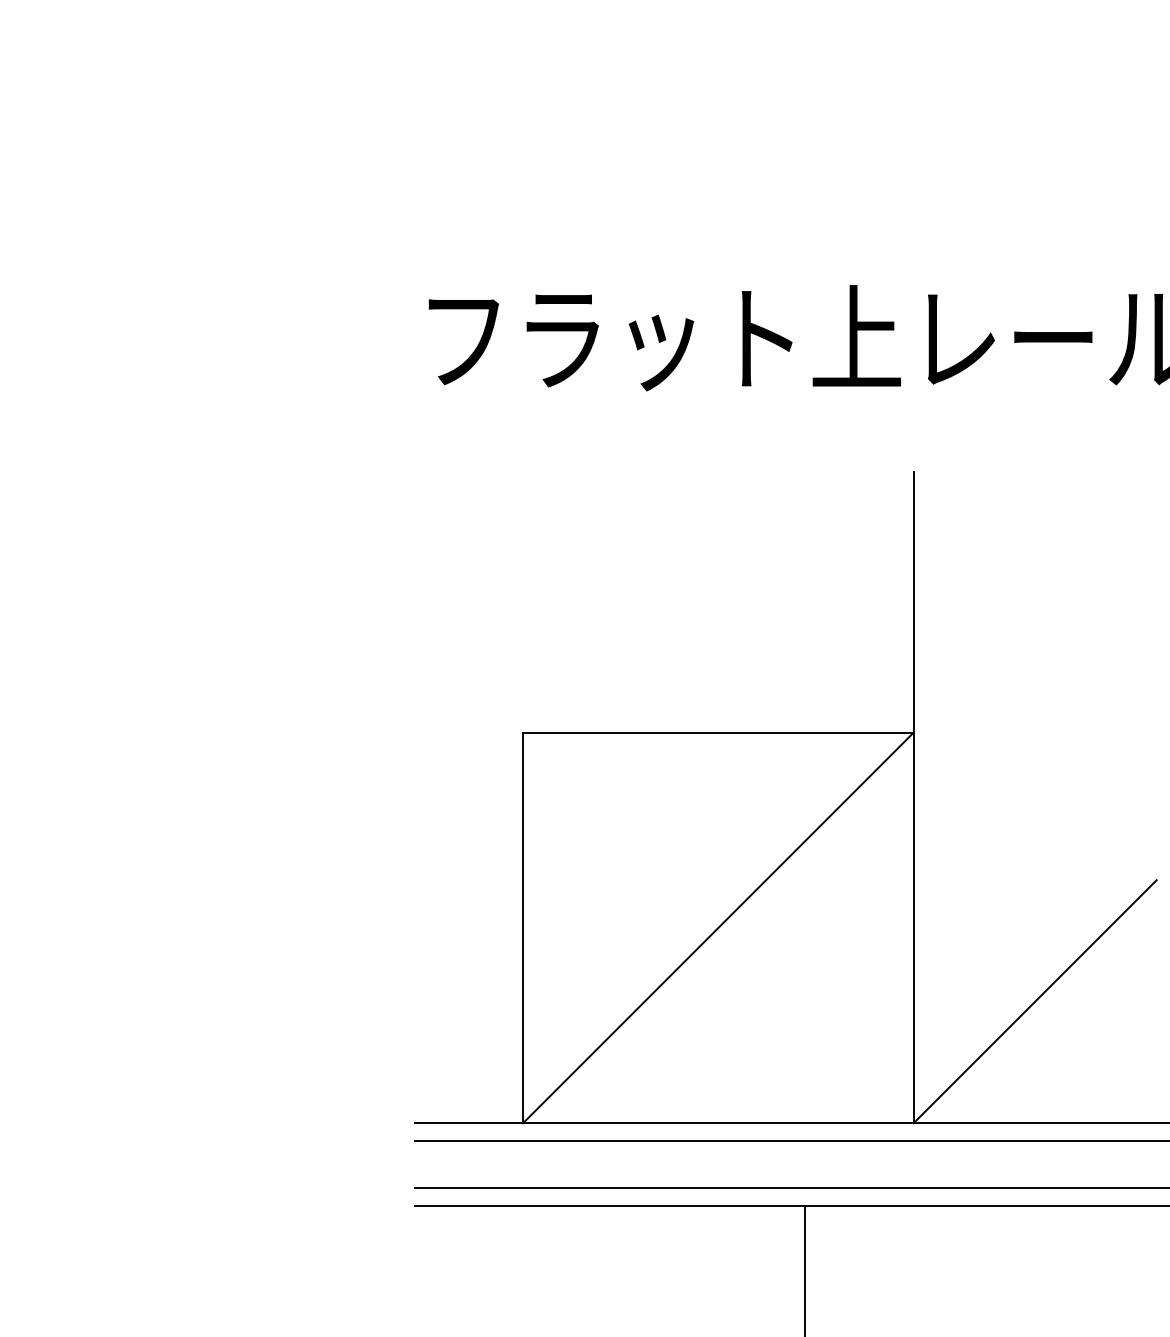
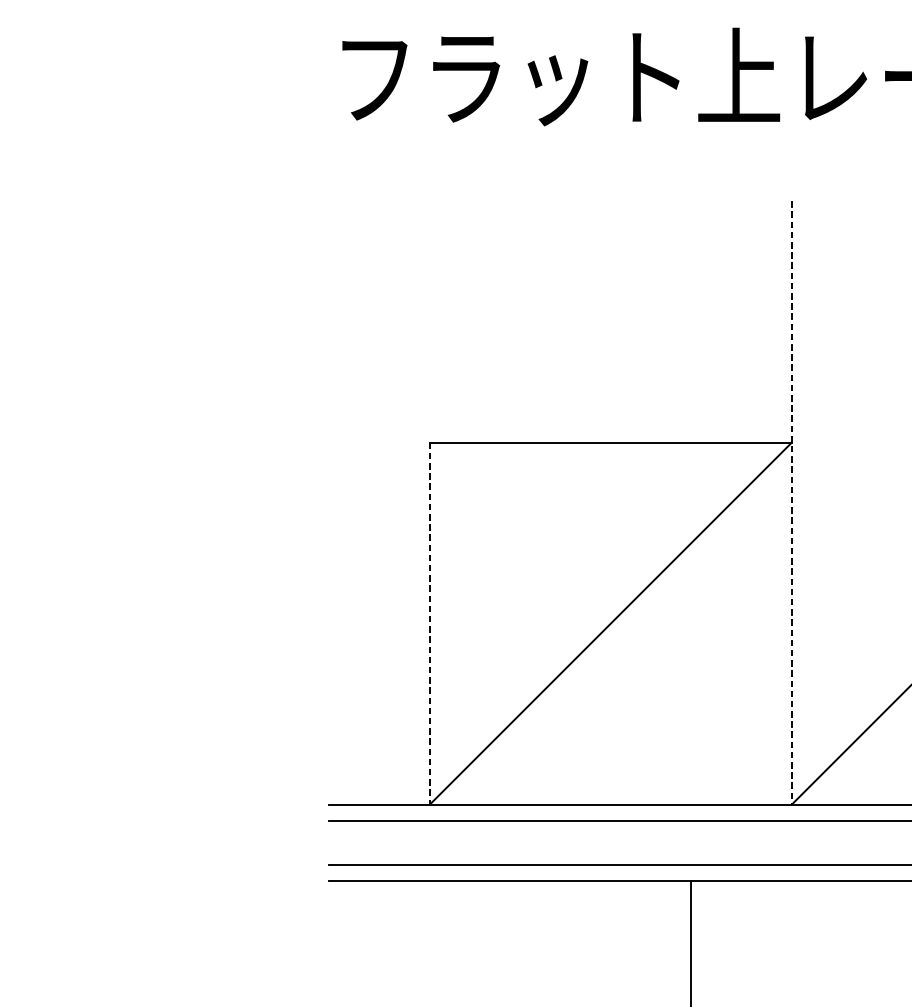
line: (913, 798) -> (791, 503), solid -> dashed
line: (523, 928) -> (430, 624), solid -> dashed

